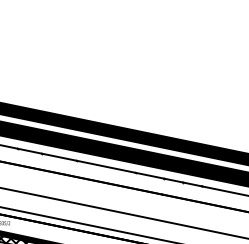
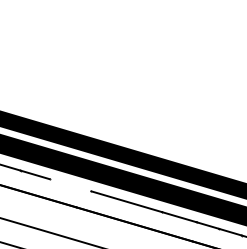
line: (59, 156) -> (70, 184), removed

